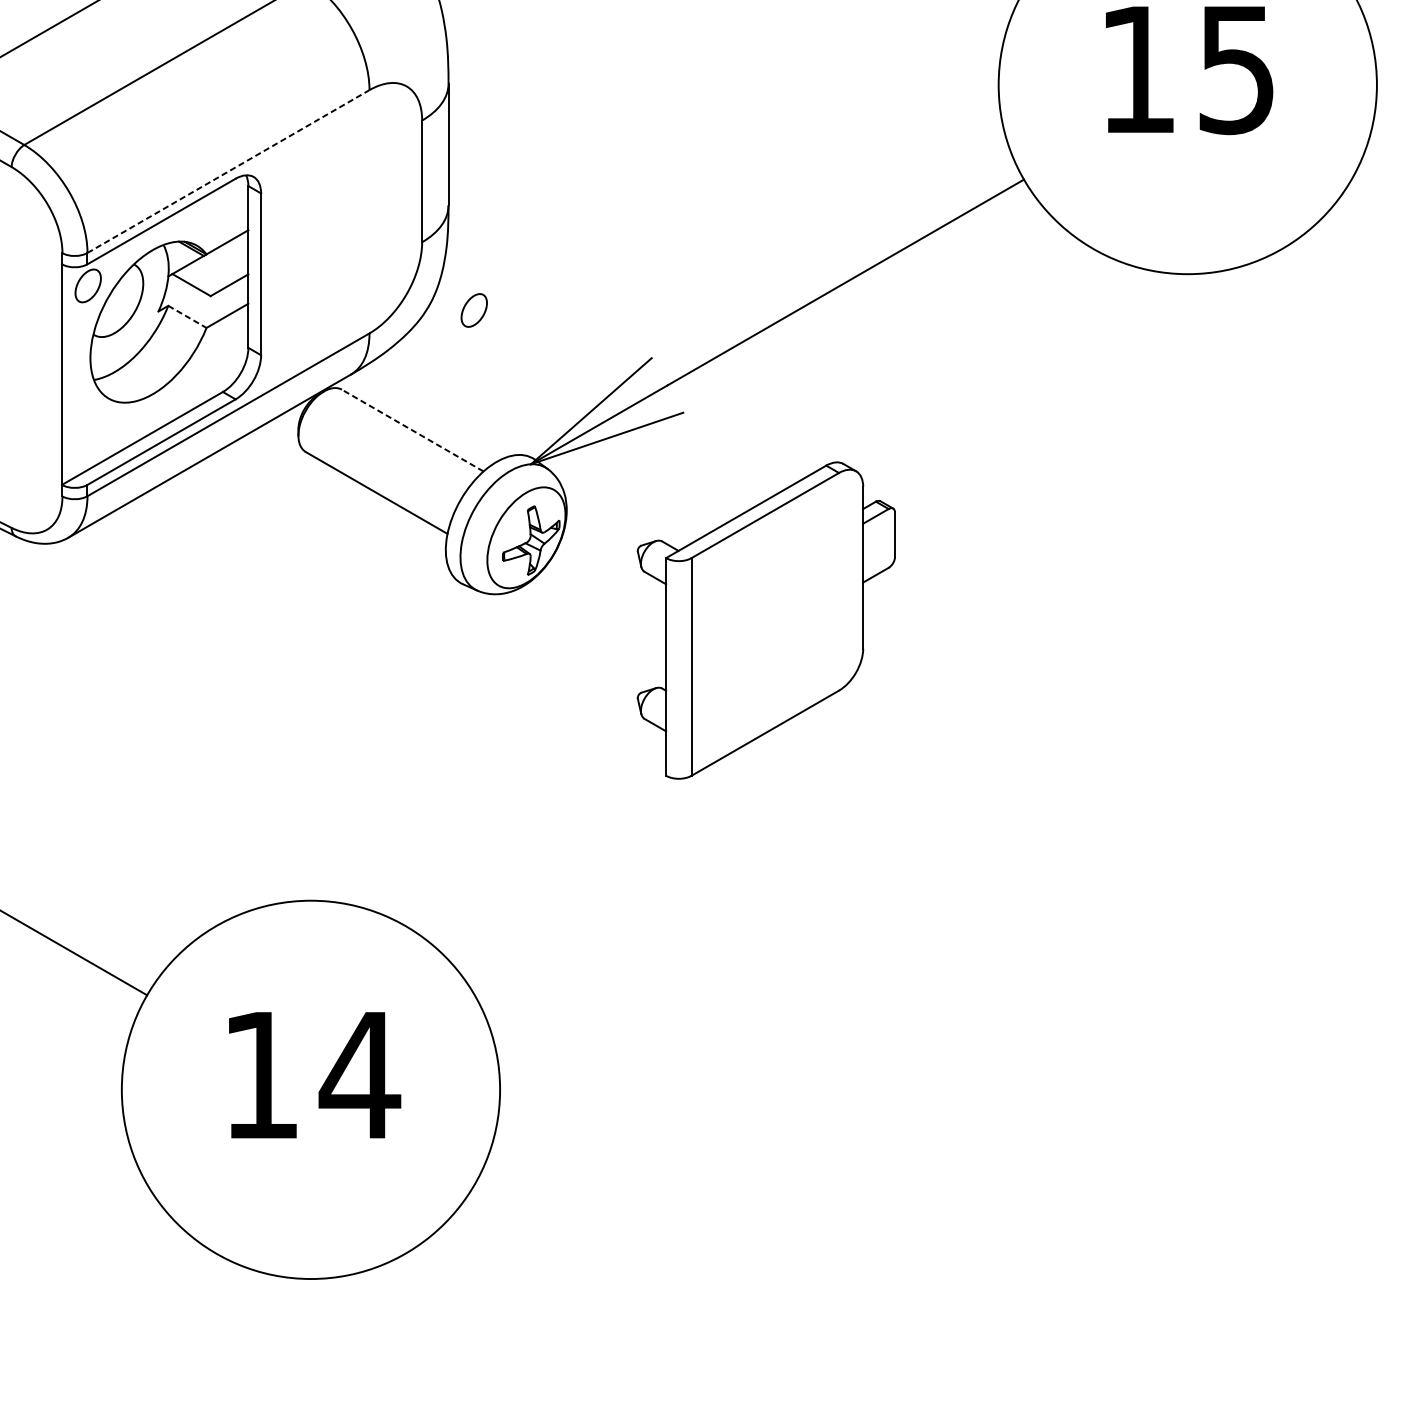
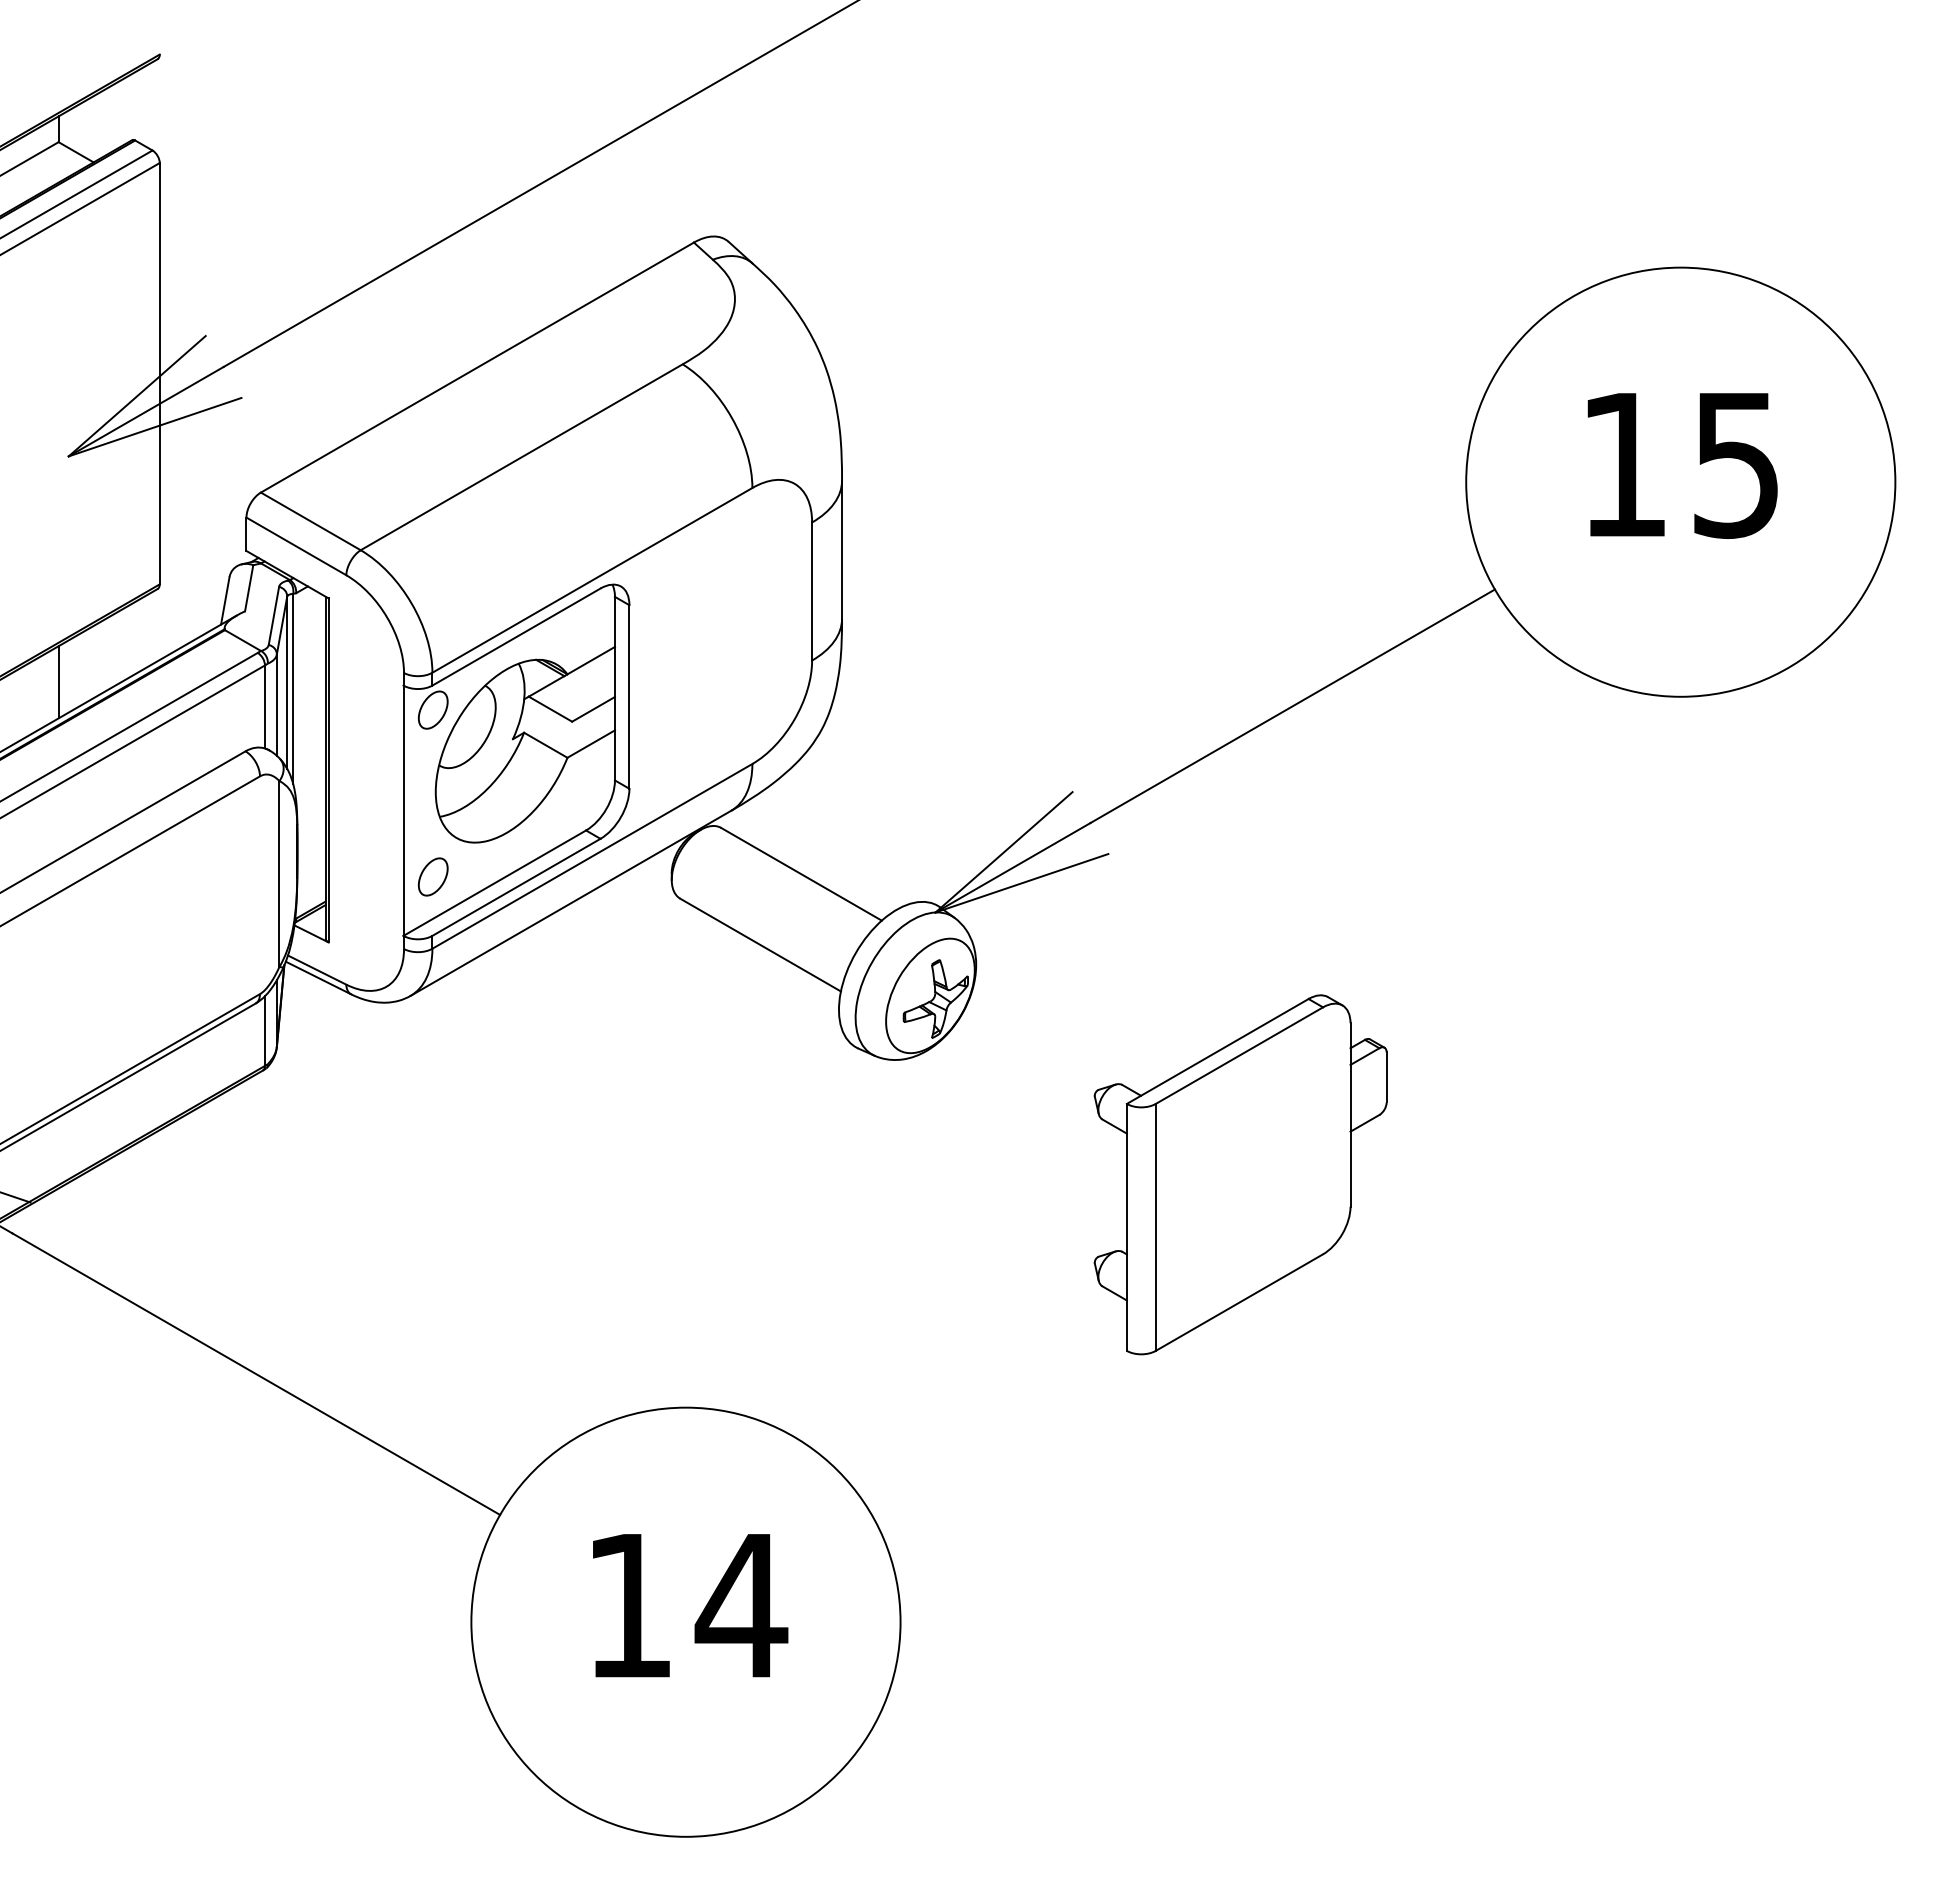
line: (228, 171) -> (592, 580), dashed -> solid
part: (474, 310) -> (433, 876), moved
line: (188, 317) -> (546, 745), dashed -> solid
line: (412, 430) -> (801, 874), dashed -> solid
part: (766, 620) -> (1240, 1174), moved

